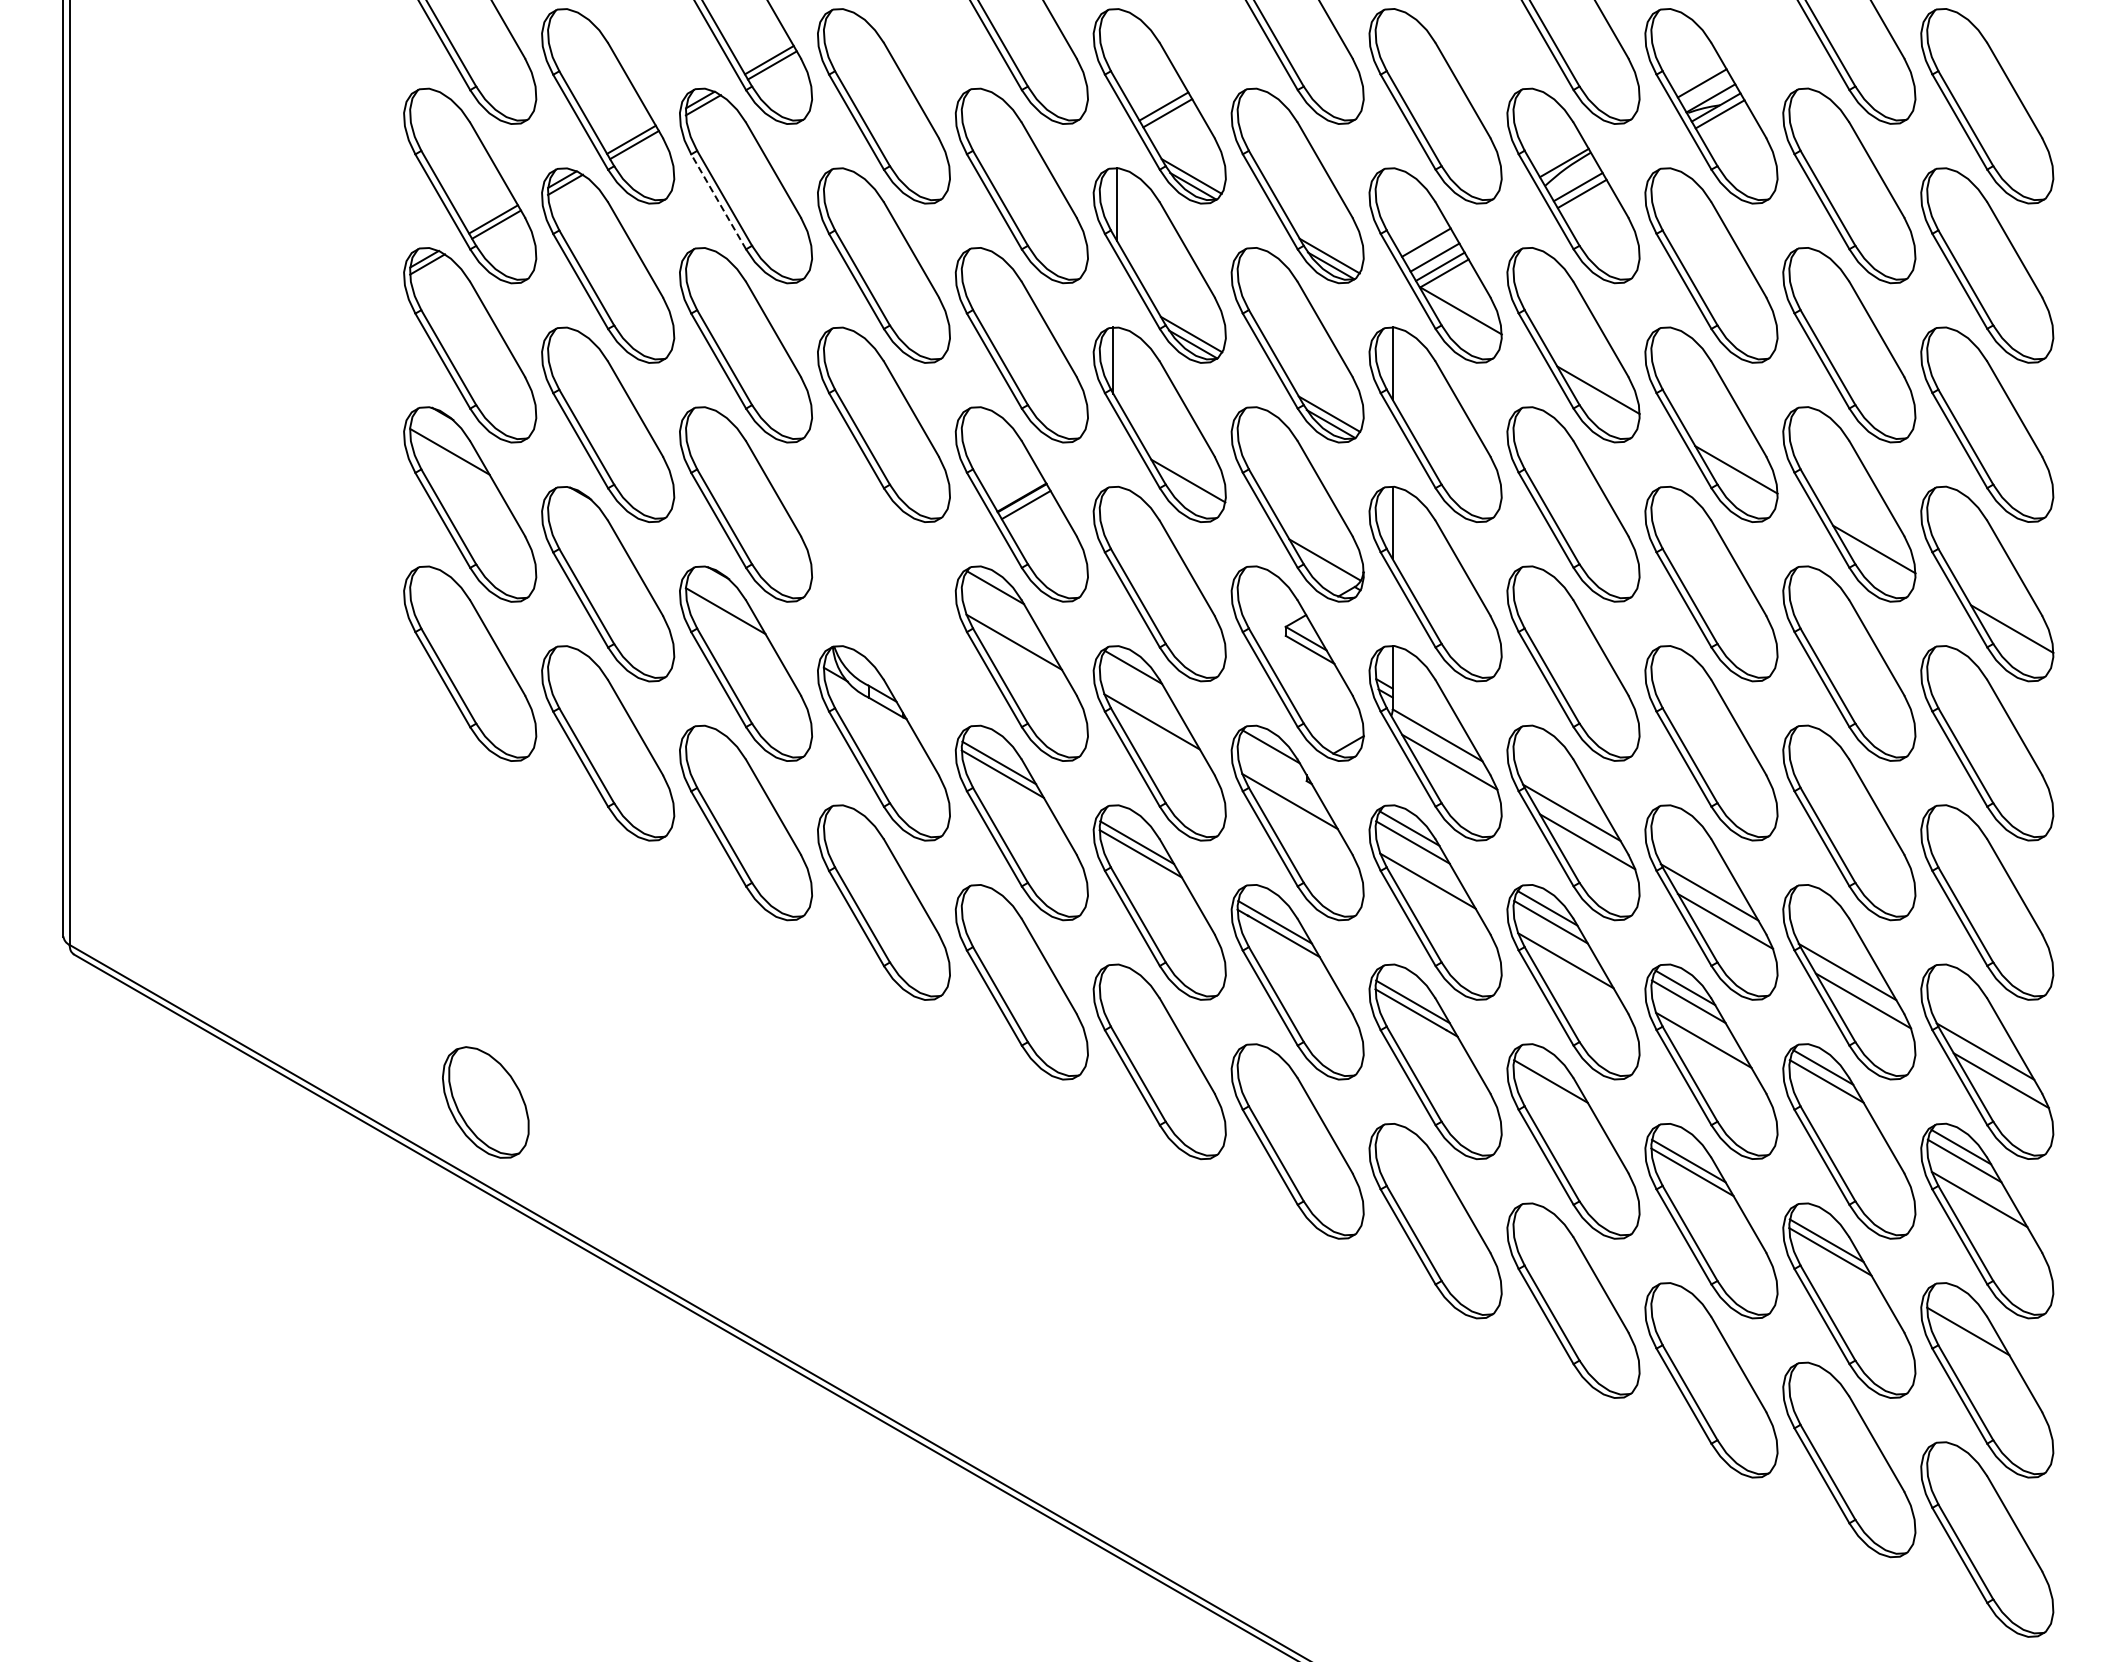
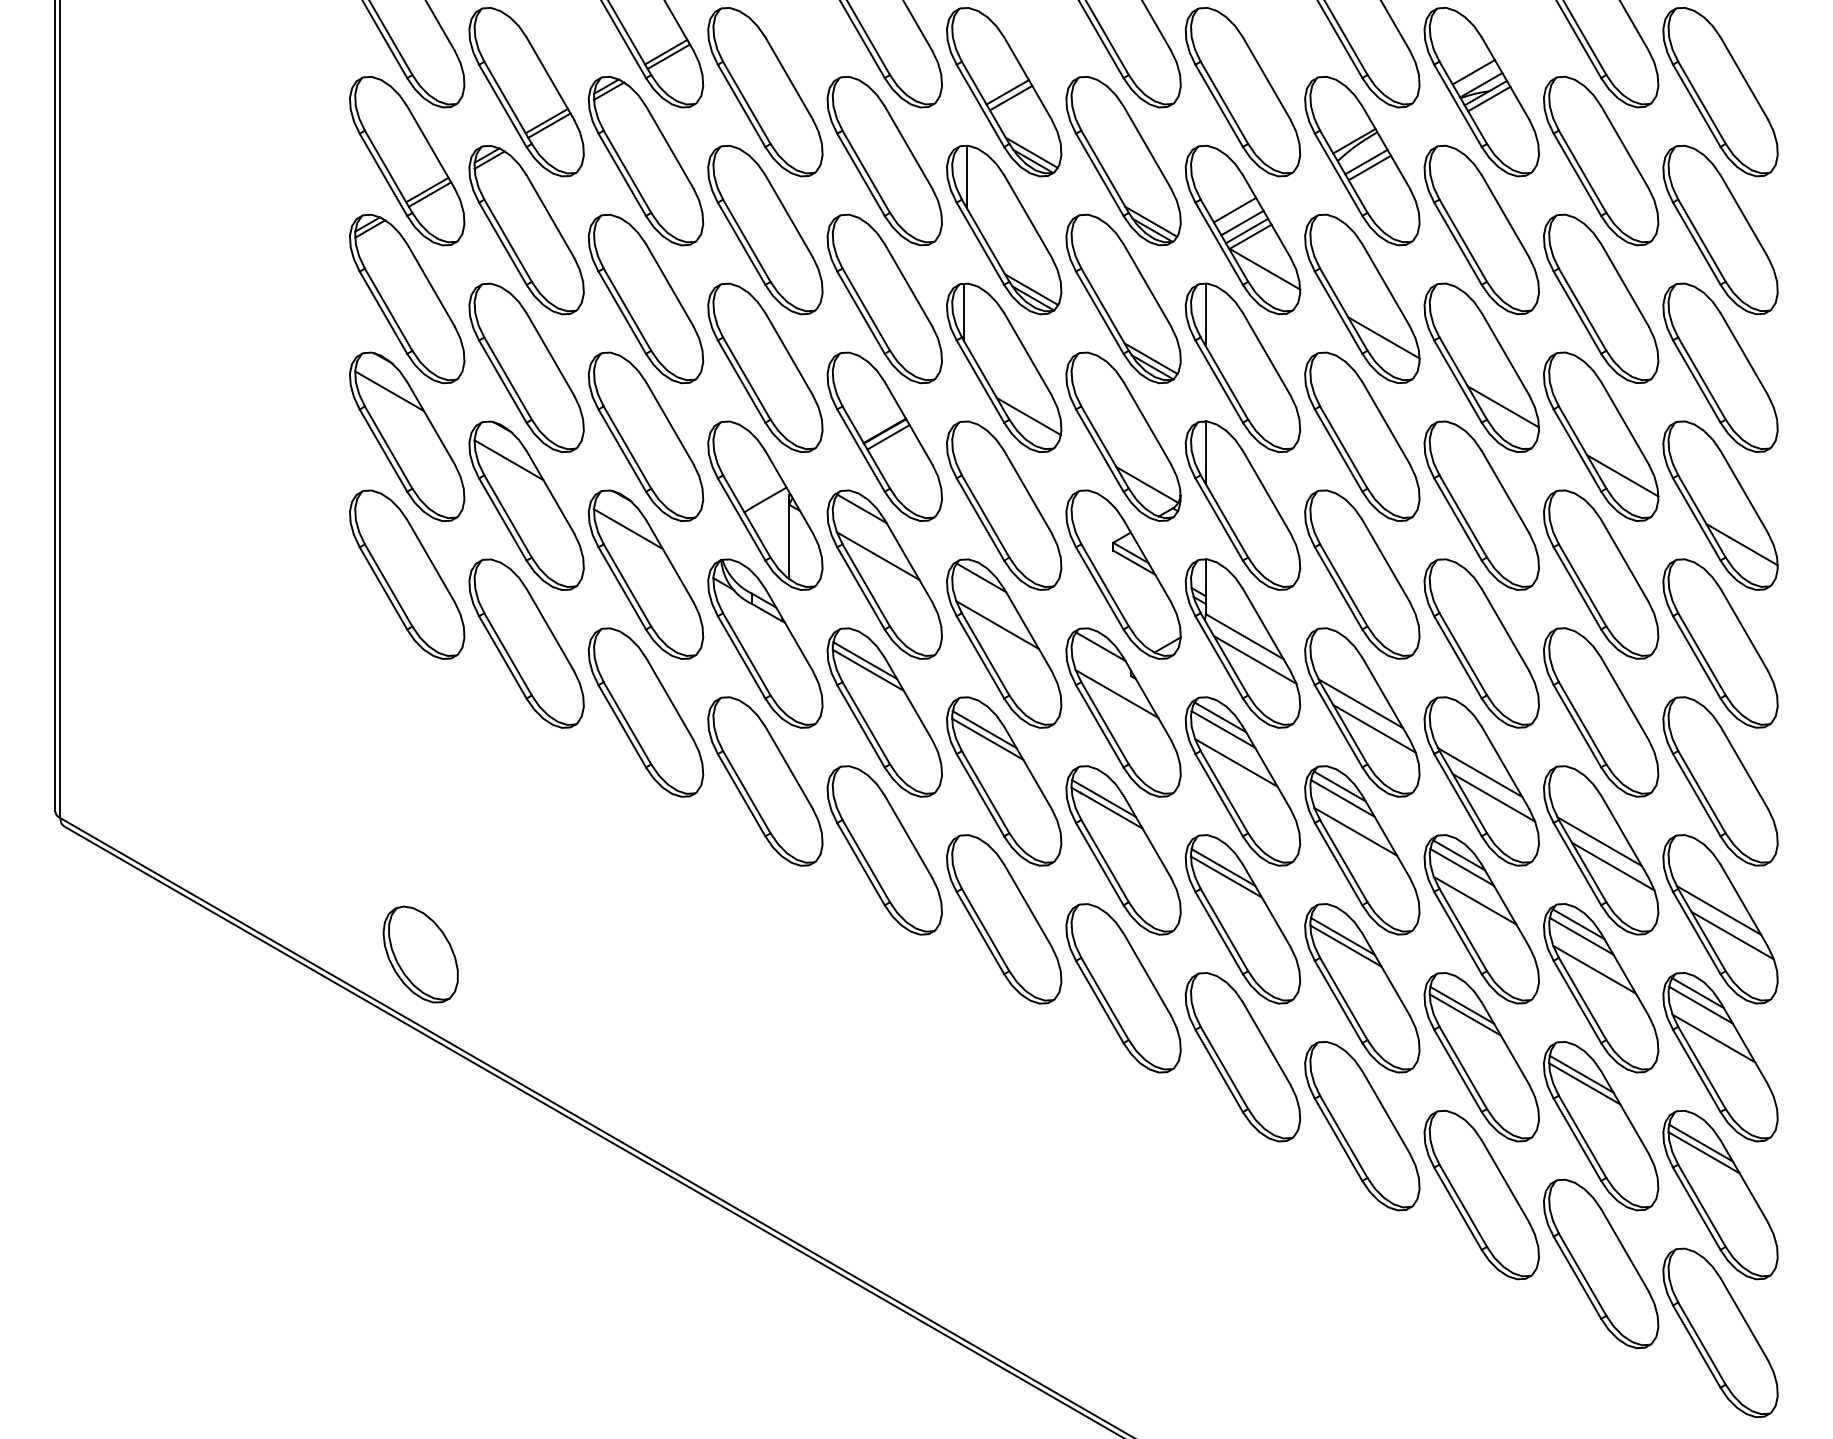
line: (718, 201) -> (622, 174), dashed -> solid
line: (587, 531) -> (508, 460), added
part: (883, 584) -> (765, 506), added
line: (1554, 1092) -> (1345, 945), added
line: (1841, 1119) -> (1594, 969), added
line: (1964, 1320) -> (1700, 1143), added

